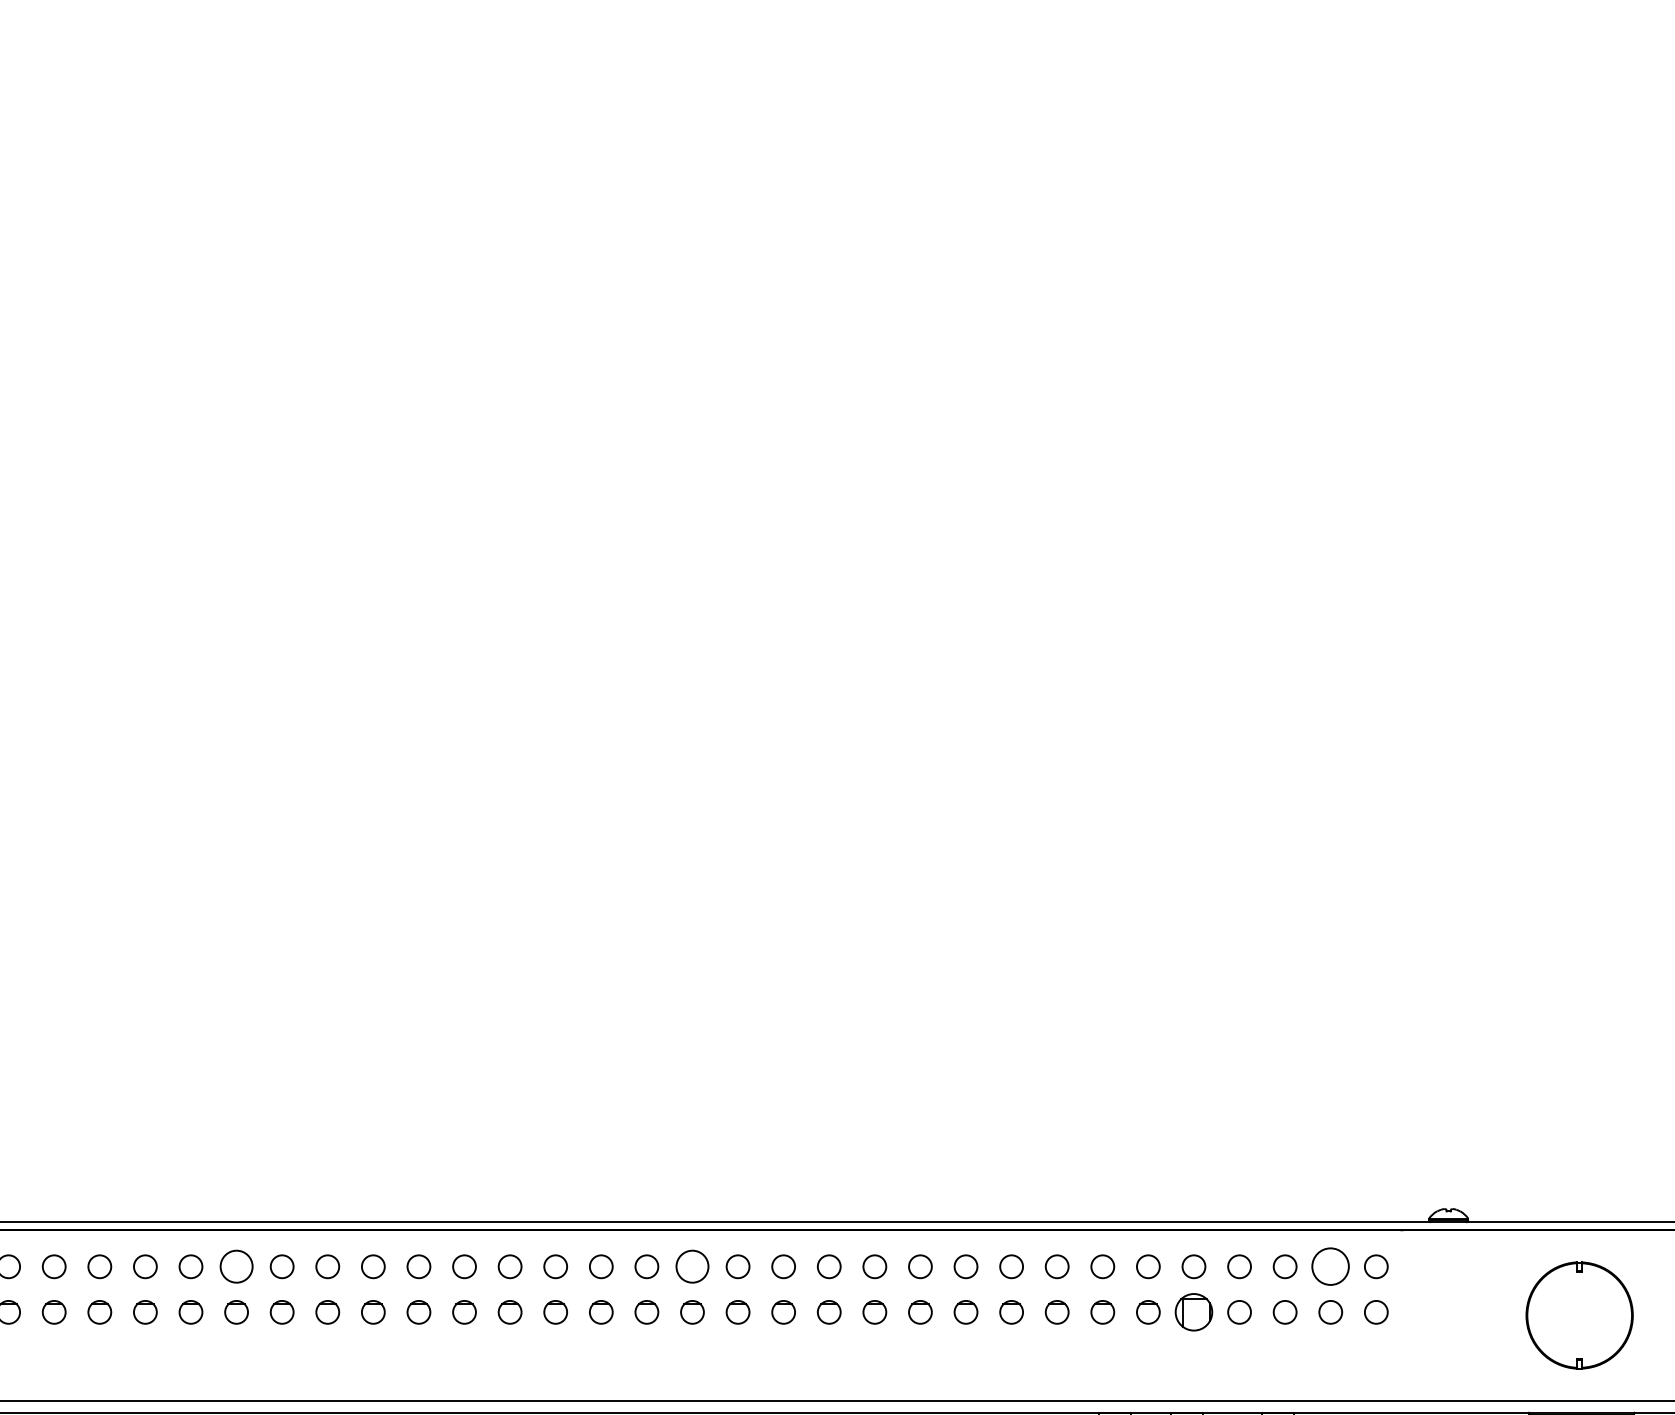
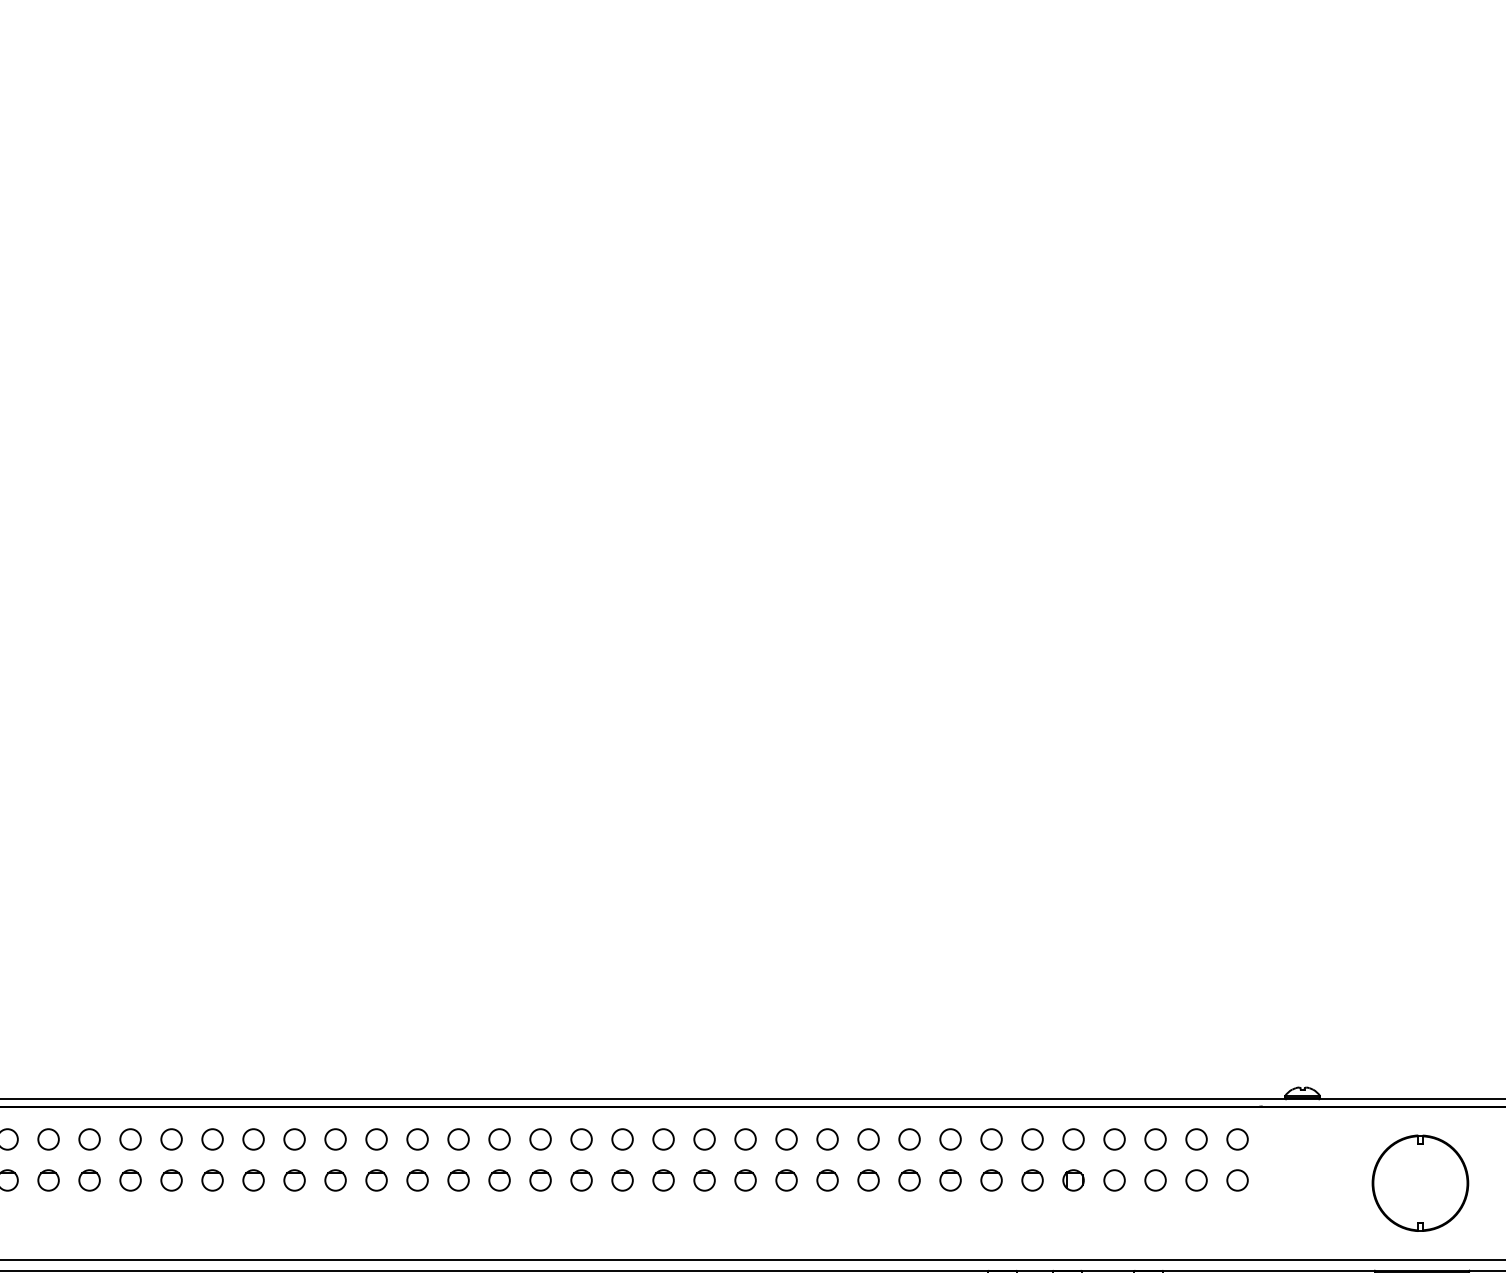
circle: (236, 1266) -> (212, 1139), size x0.71
circle: (692, 1266) -> (622, 1139), size x0.71
circle: (1330, 1266) -> (1196, 1139), size x0.62
part: (1193, 1312) -> (1073, 1180), size x0.62

